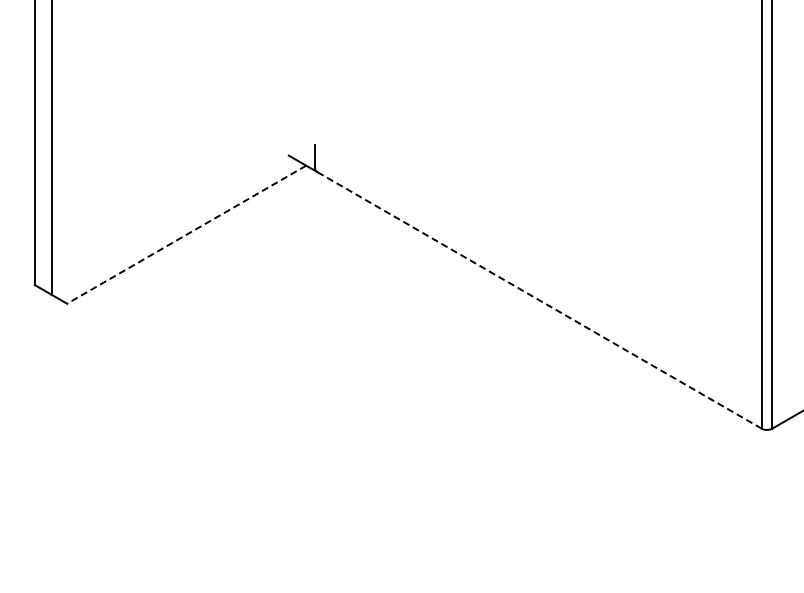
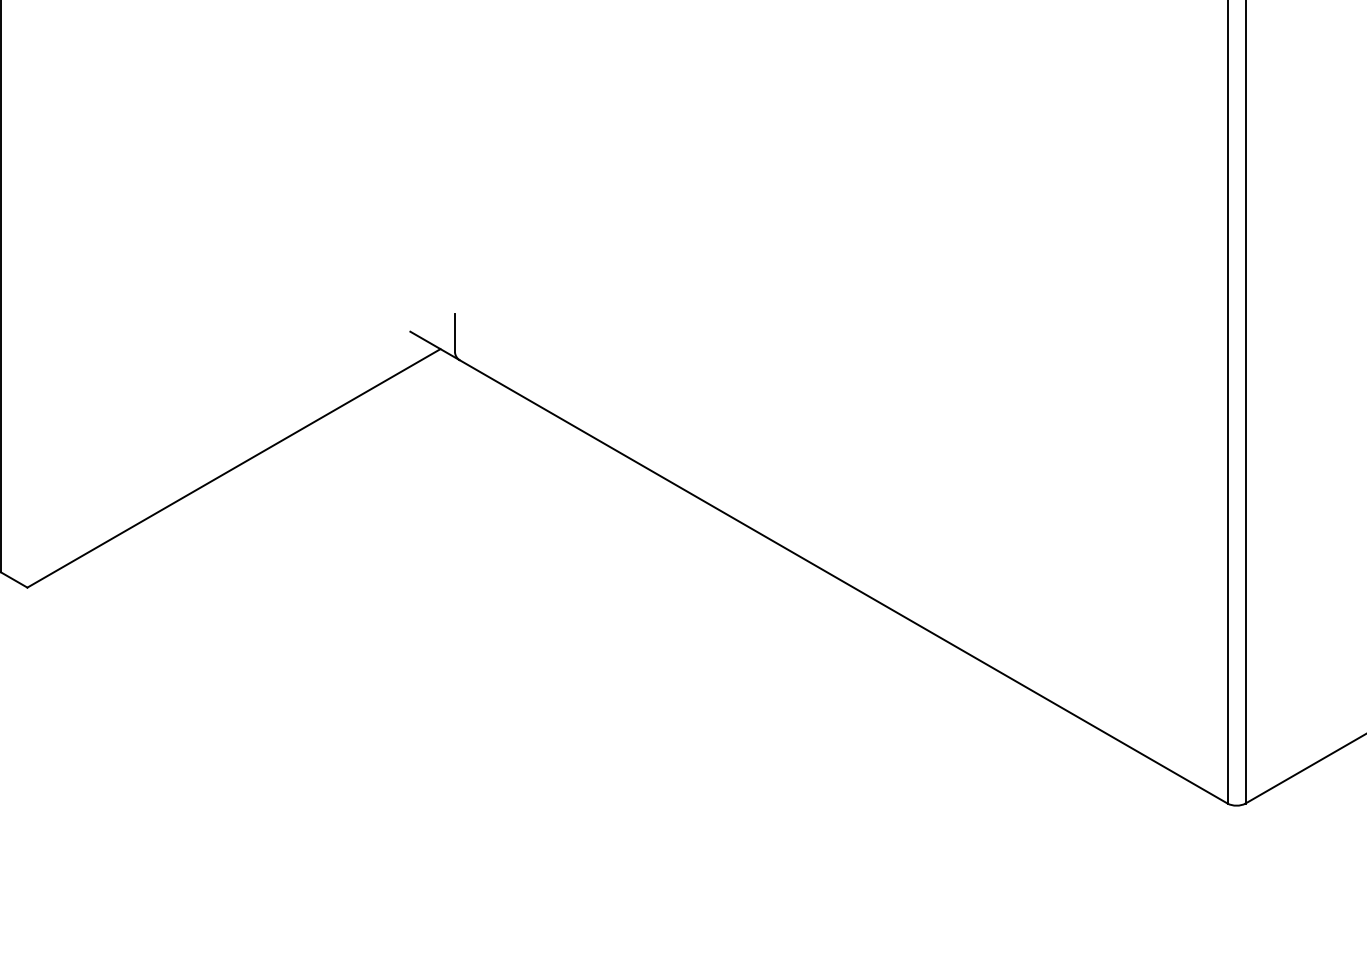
line: (186, 234) -> (233, 468), dashed -> solid
line: (539, 300) -> (843, 582), dashed -> solid

